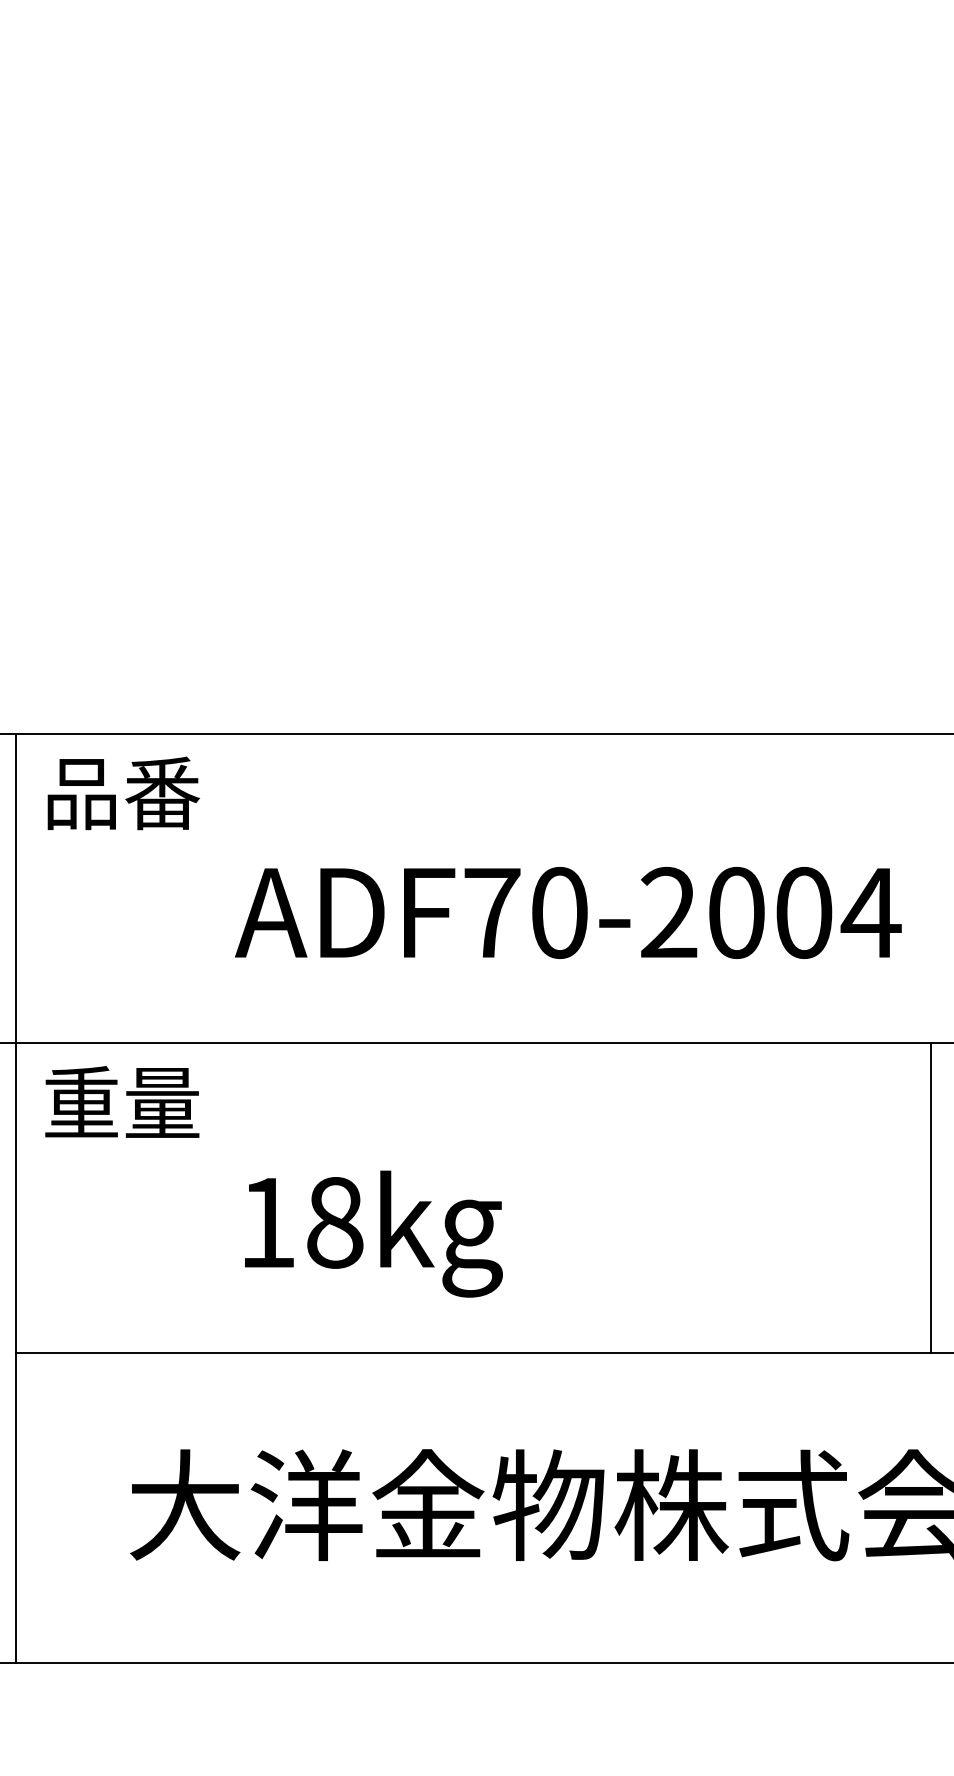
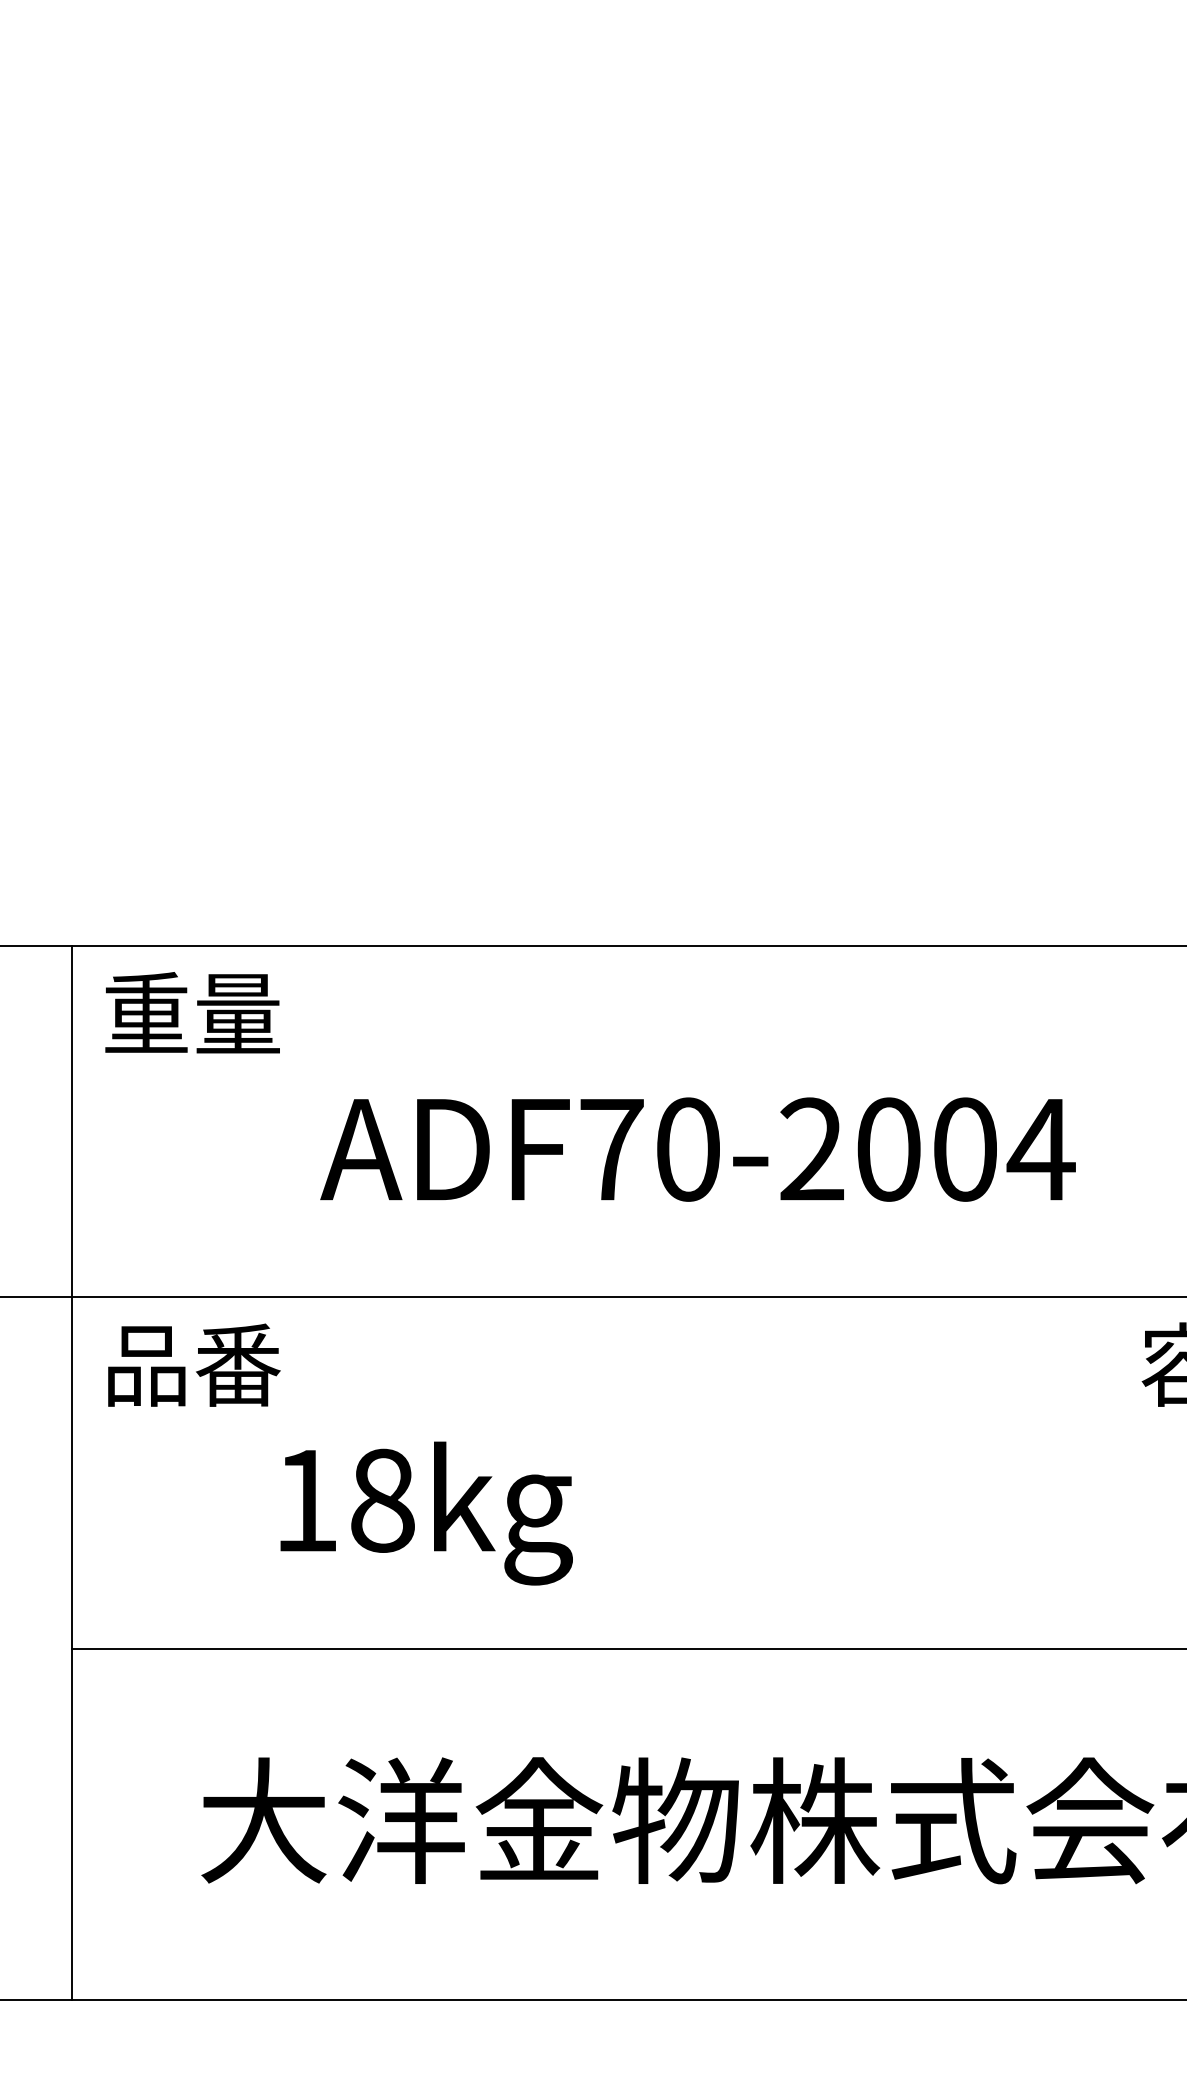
text: (122, 792) -> (192, 1013), 品番 -> 重量
text: (122, 1102) -> (192, 1364), 重量 -> 品番
line: (930, 1197) -> (1108, 1472), removed
text: (373, 1234) -> (426, 1513), moved

